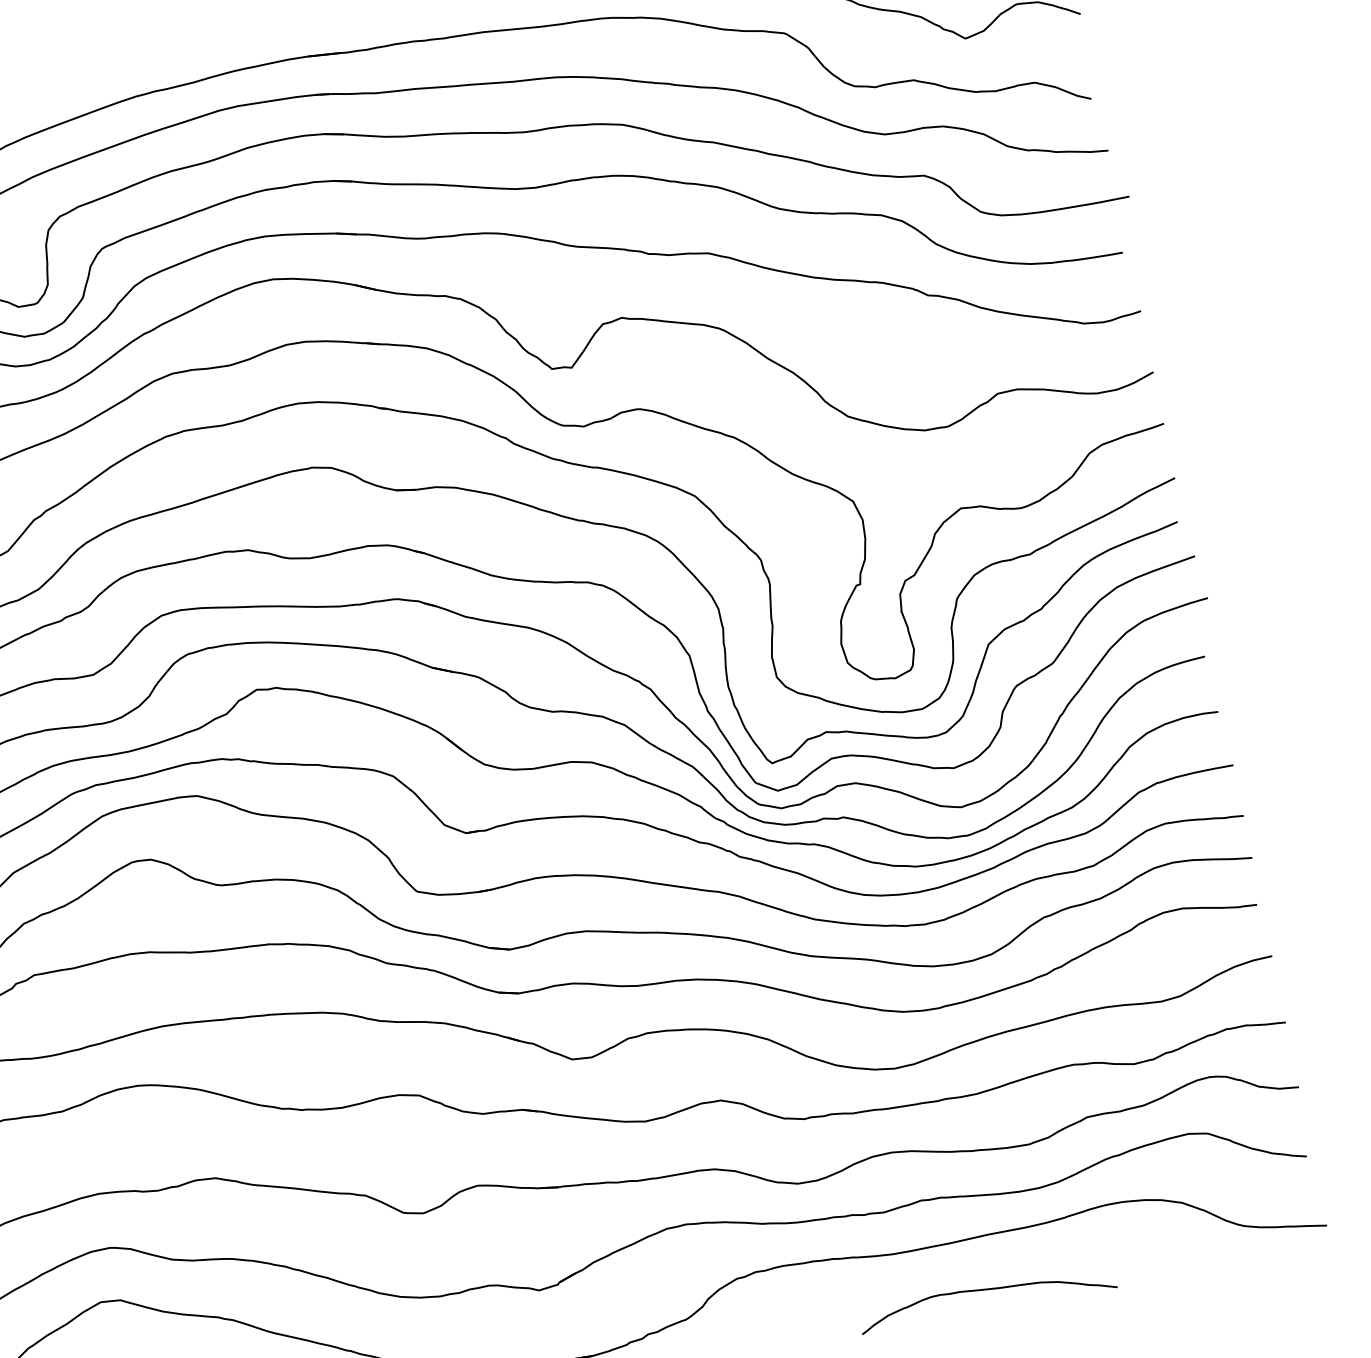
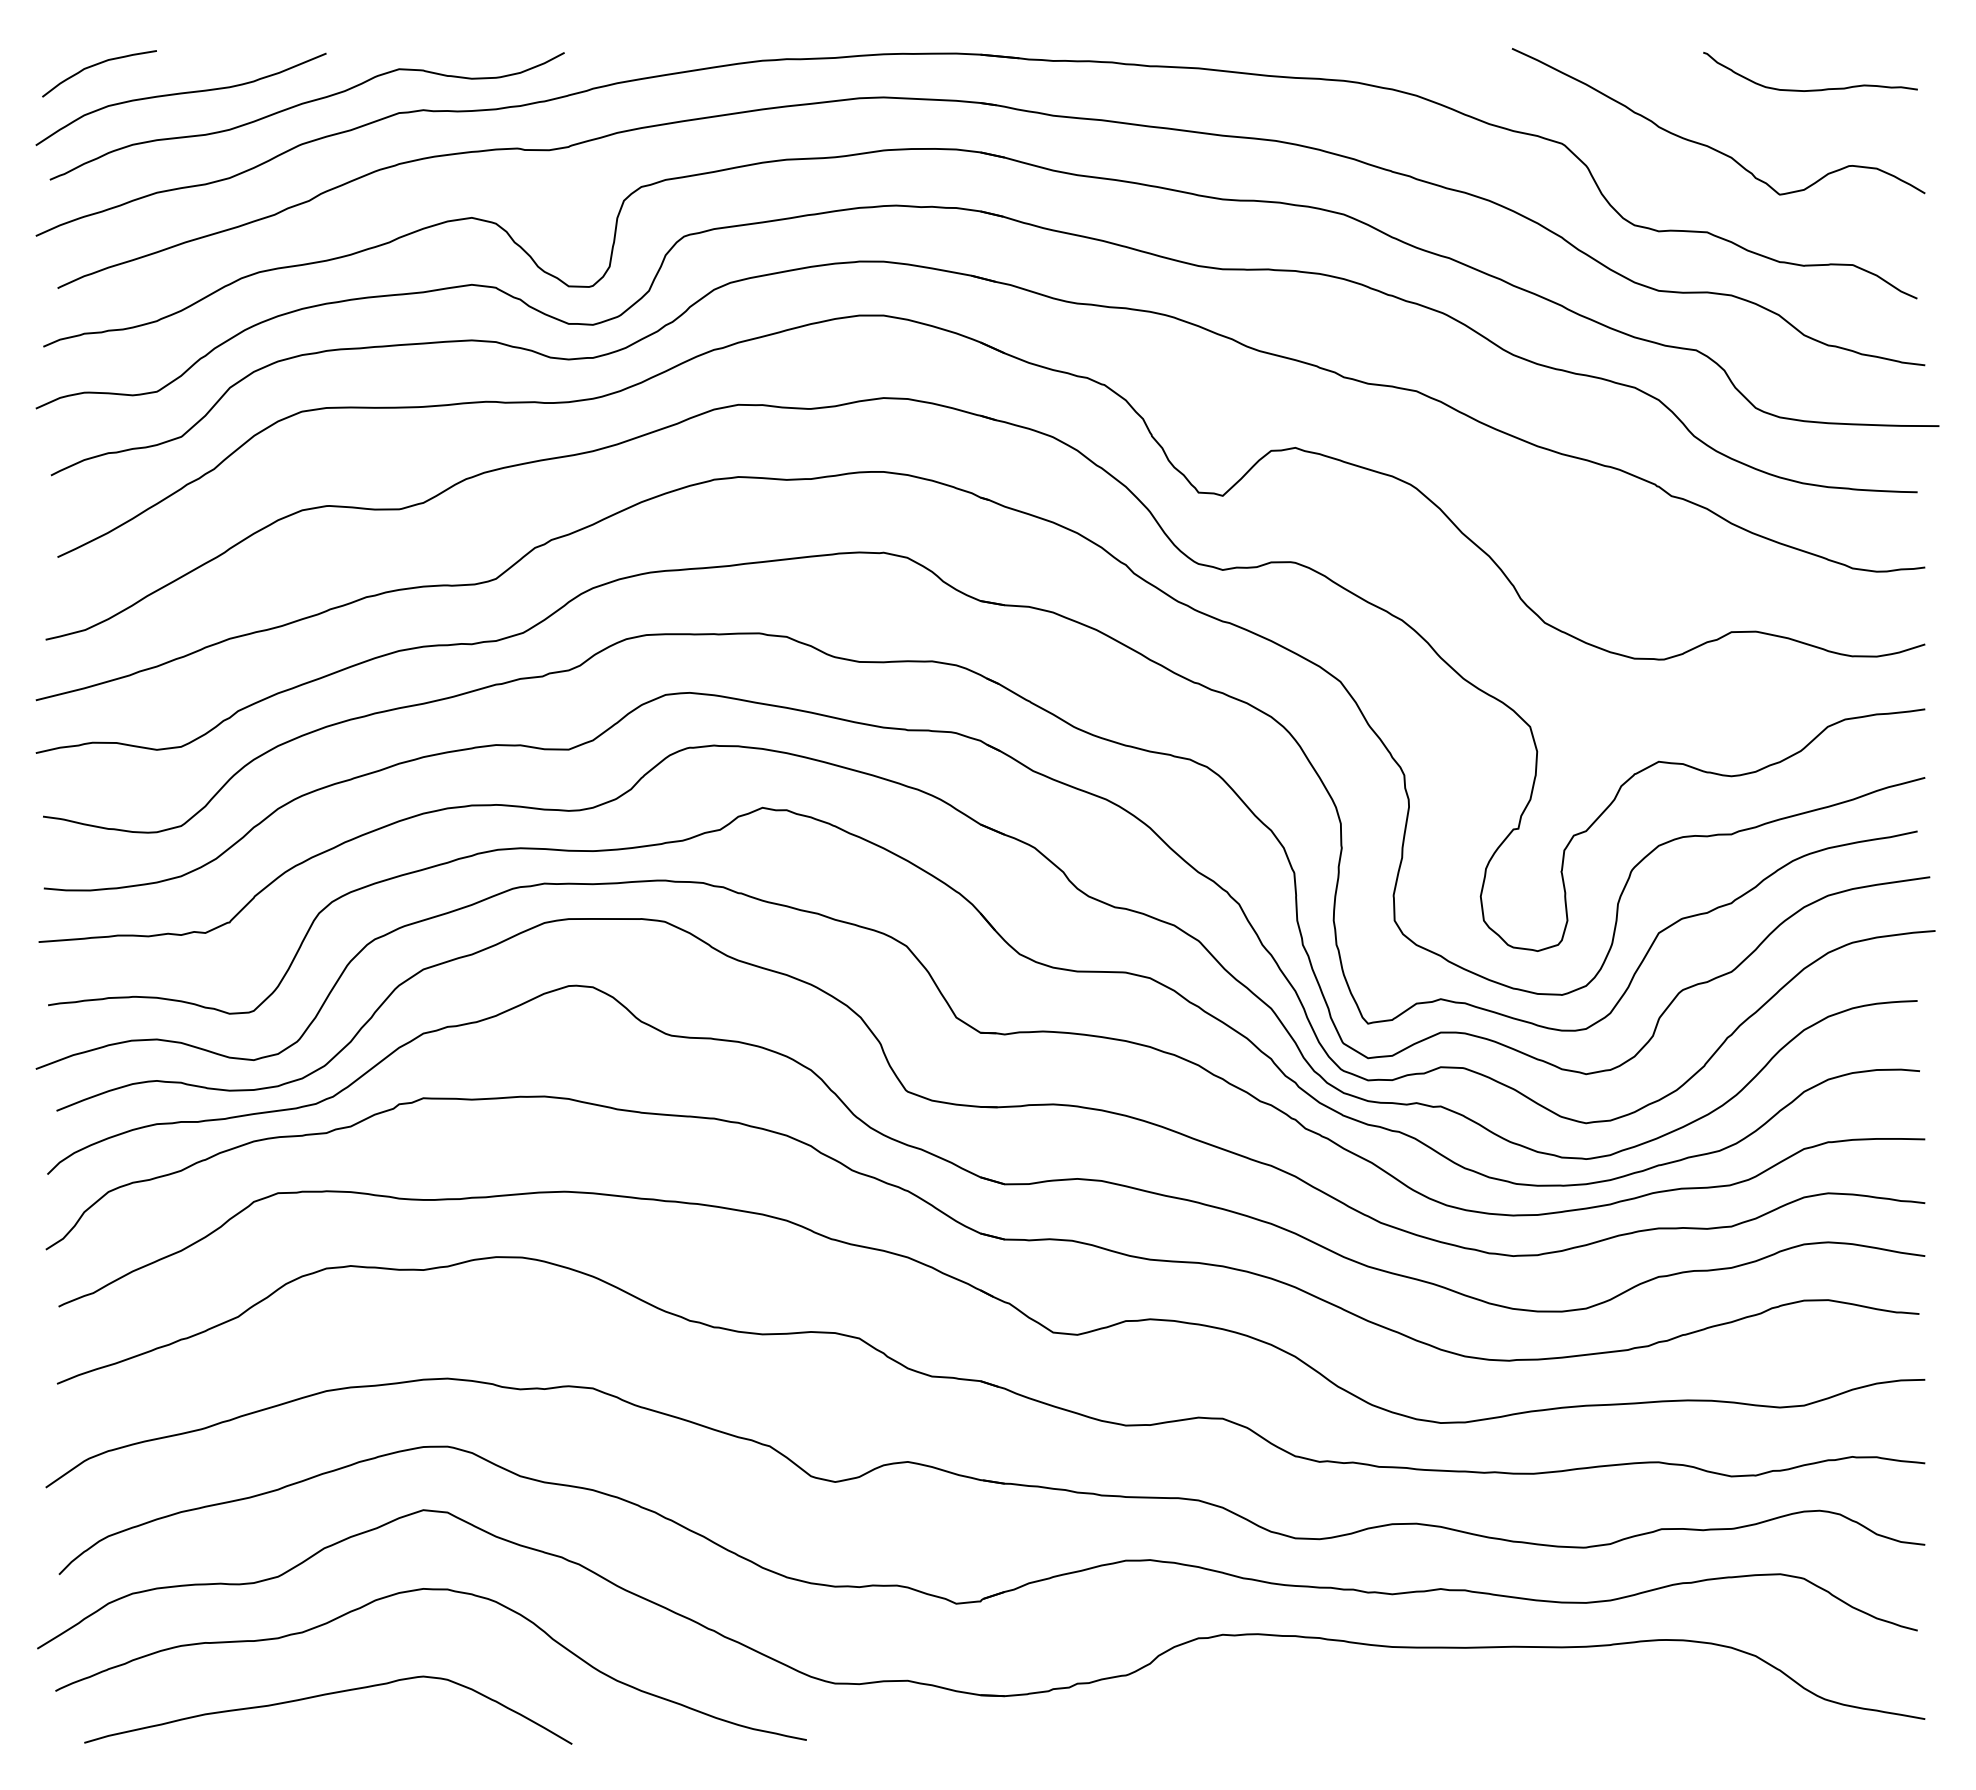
curve: (985, 1290) -> (1496, 1713), removed

